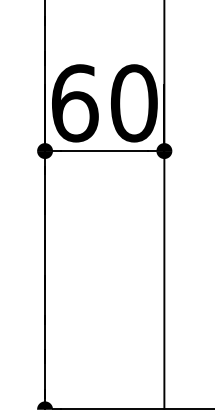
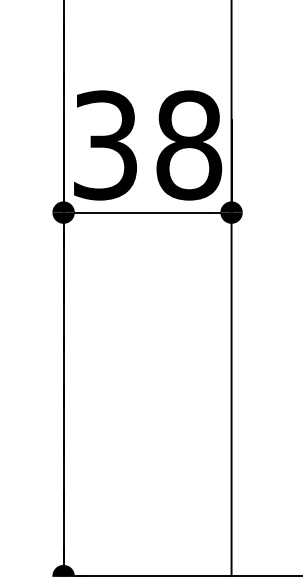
text: (104, 103) -> (147, 145), 60 -> 38

